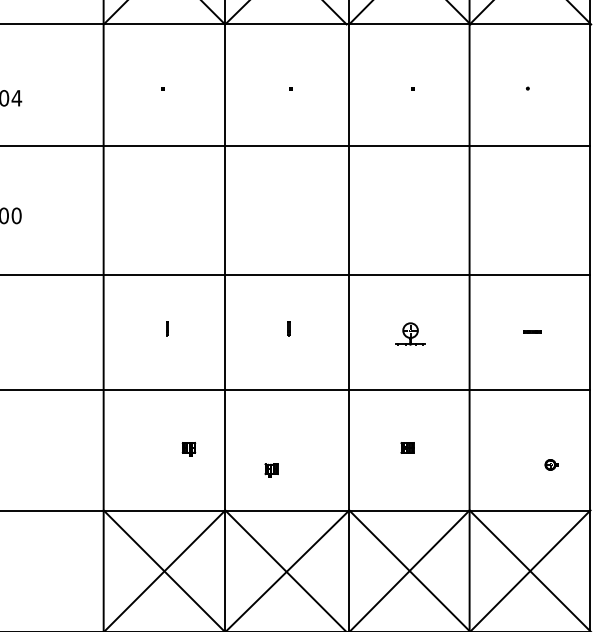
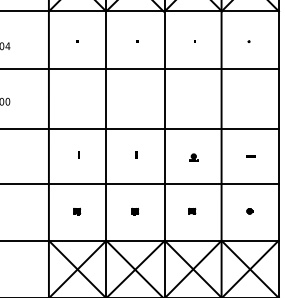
part: (410, 334) -> (193, 157), size x0.62
part: (189, 448) -> (77, 211), moved
part: (549, 465) -> (249, 211), moved
part: (272, 469) -> (135, 211), moved

